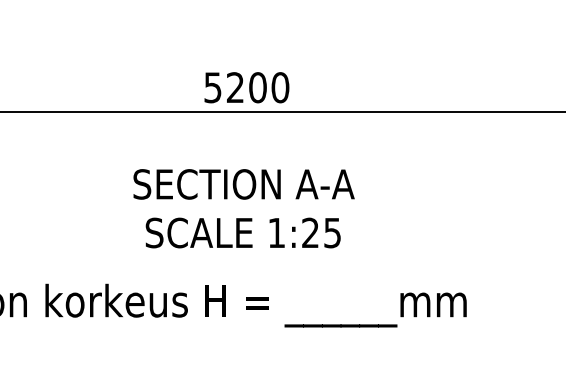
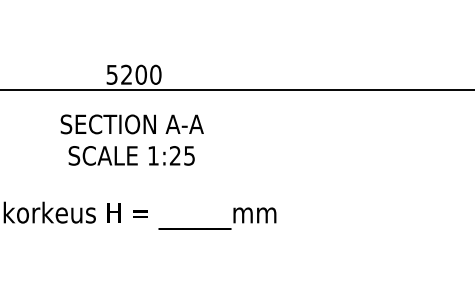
text: (242, 207) -> (131, 139), moved

